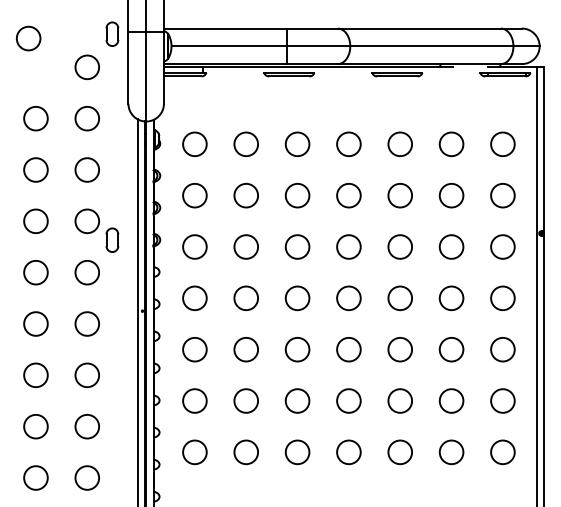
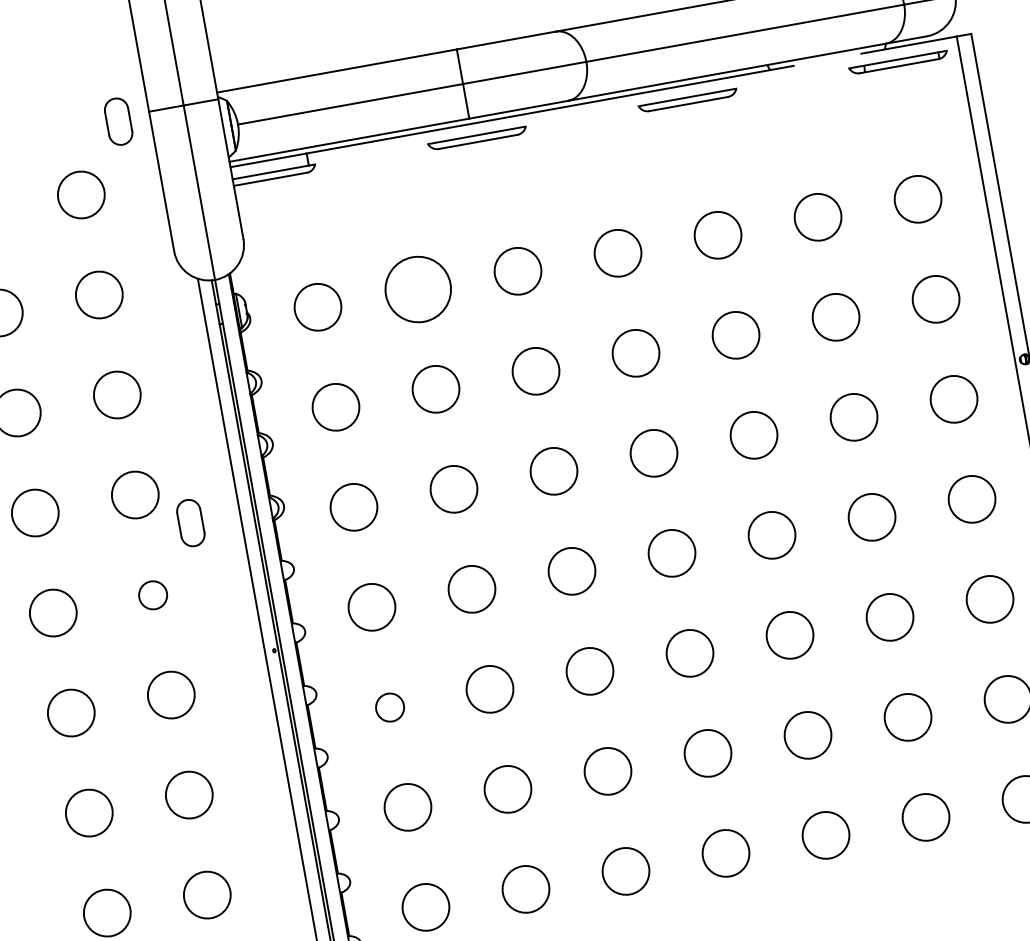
circle: (245, 143) -> (416, 287), size x1.4
circle: (86, 272) -> (151, 594), size x0.6
circle: (194, 349) -> (389, 707), size x0.6

